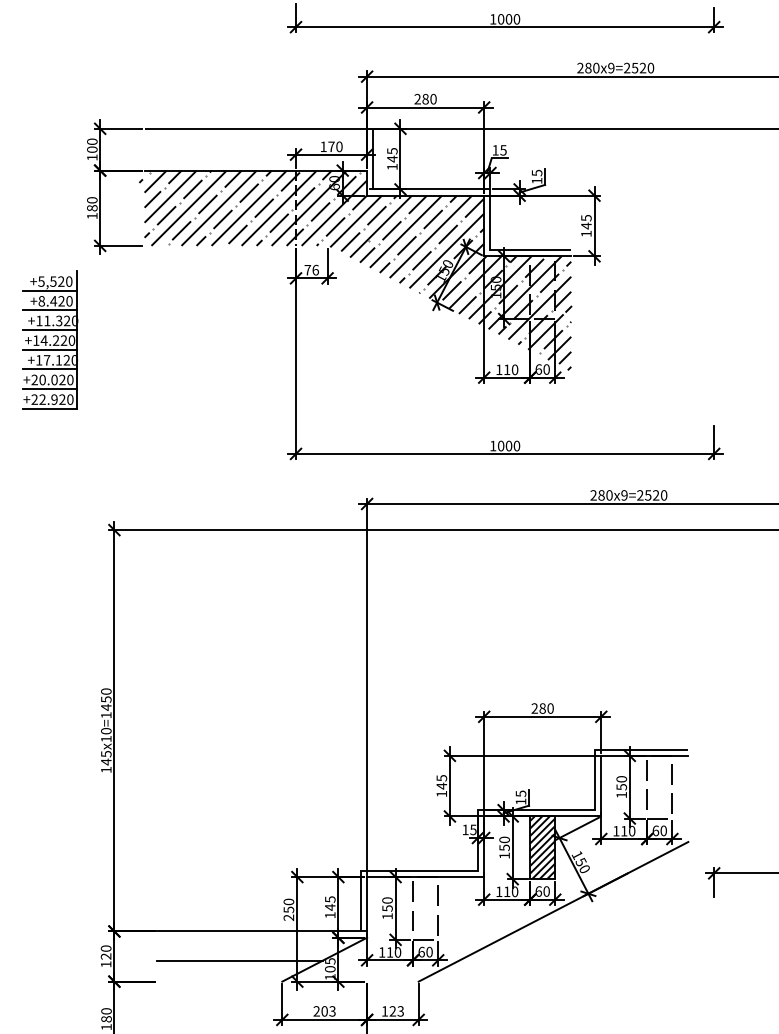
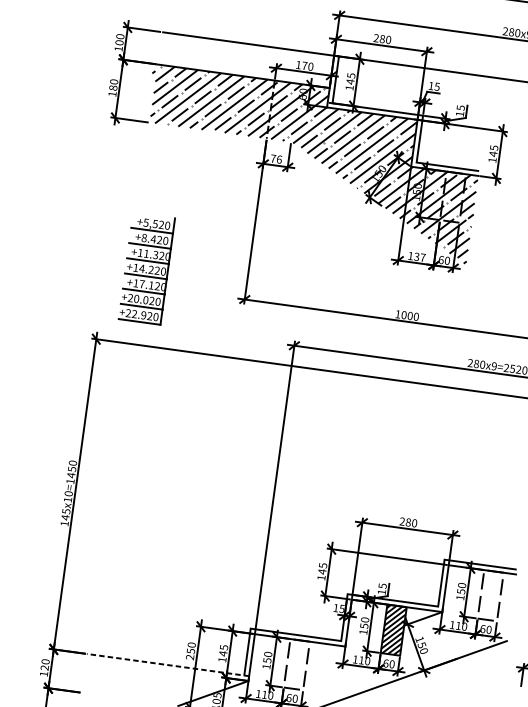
part: (50, 339) -> (147, 268), moved
text: (510, 369) -> (419, 256), 110 -> 137
line: (262, 931) -> (168, 665), solid -> dashed
line: (239, 960) -> (147, 685), removed

